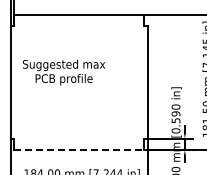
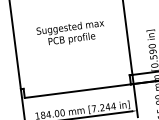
text: (63, 72) -> (70, 33), moved
line: (79, 149) -> (78, 90), dashed -> solid

